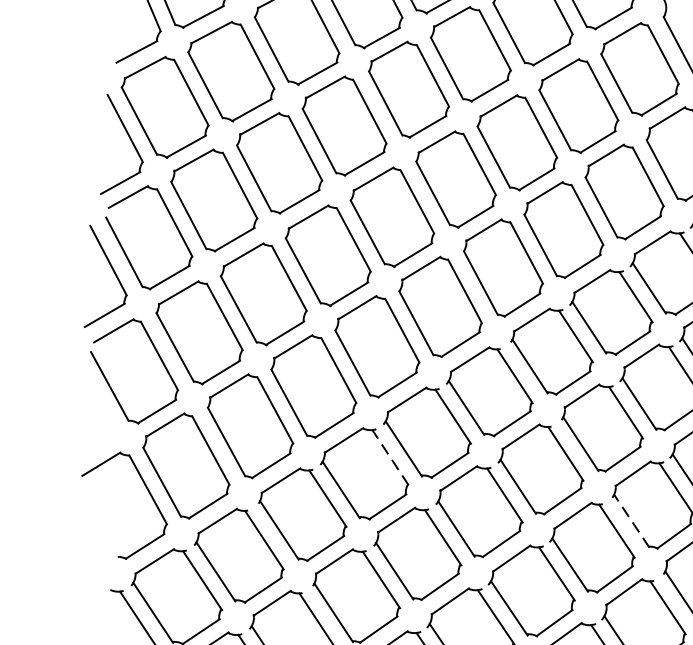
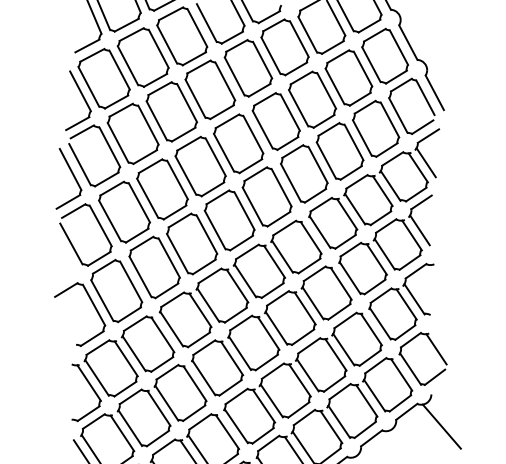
line: (390, 458) -> (237, 286), dashed -> solid
line: (632, 520) -> (380, 323), dashed -> solid

